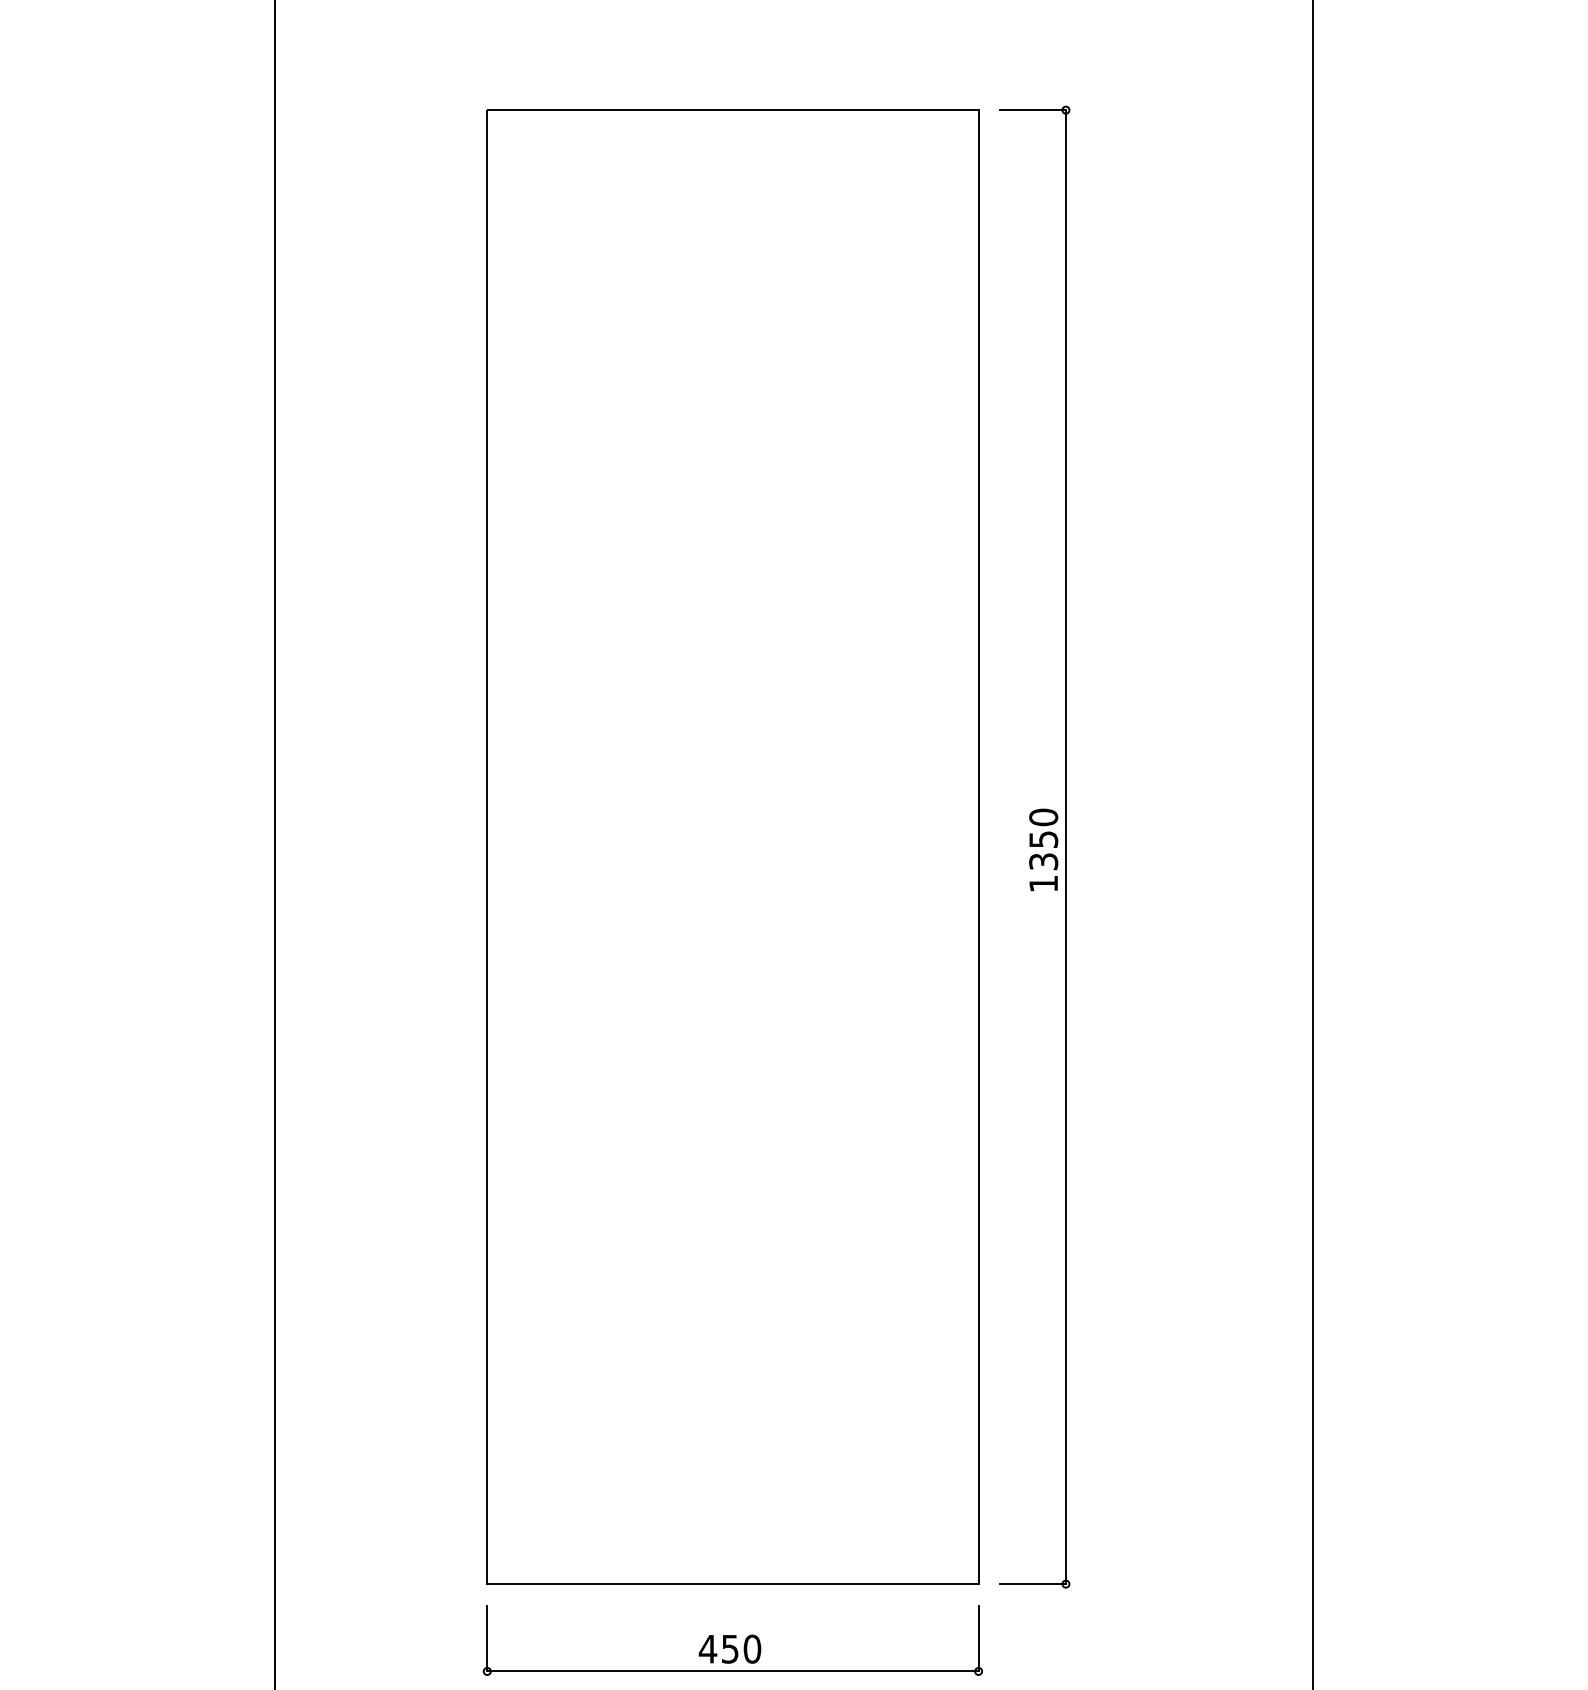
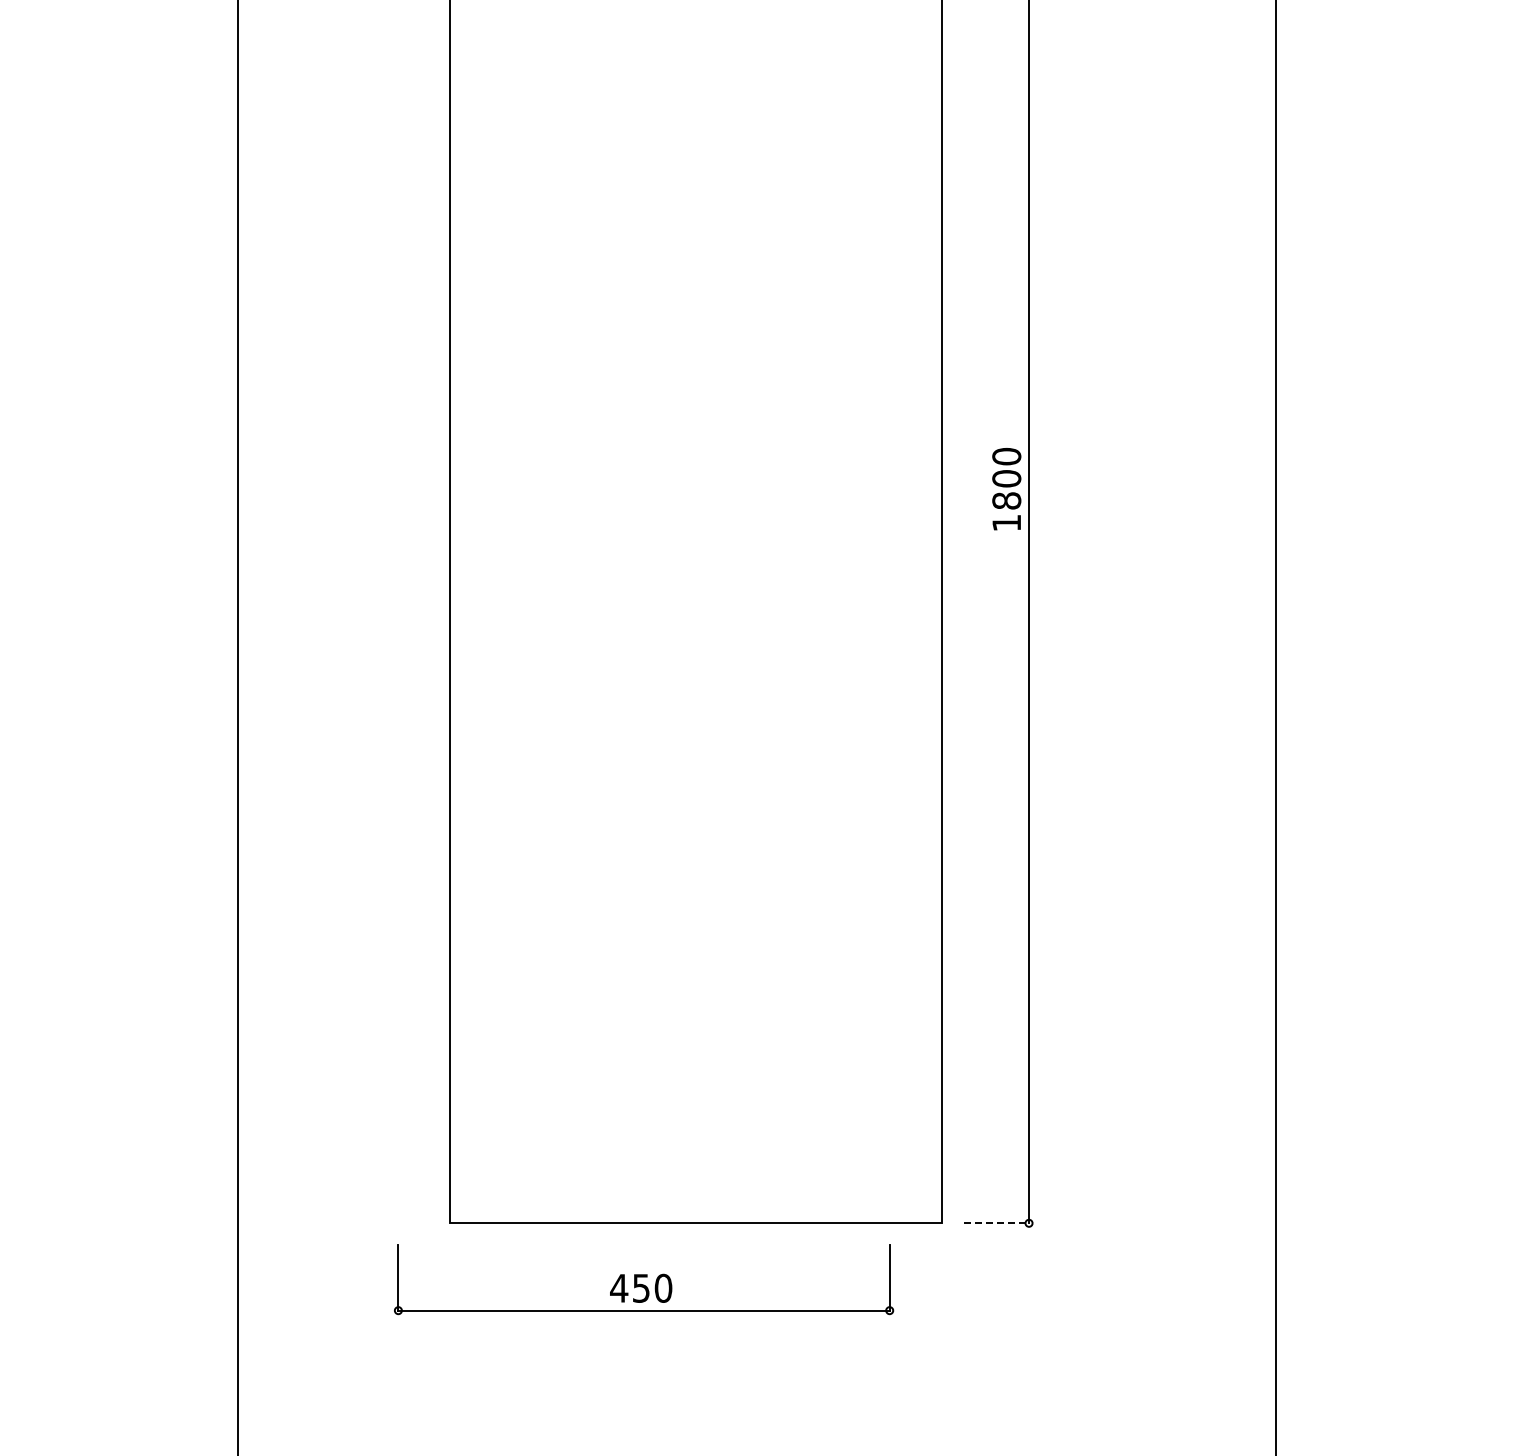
text: (1043, 850) -> (1006, 489), 1350 -> 1800
line: (1033, 1584) -> (996, 1223), solid -> dashed
part: (732, 1640) -> (643, 1279), moved

